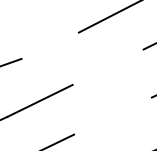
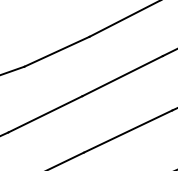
line: (49, 45) -> (56, 51), added
line: (107, 66) -> (121, 75), added
line: (112, 115) -> (127, 130), added

